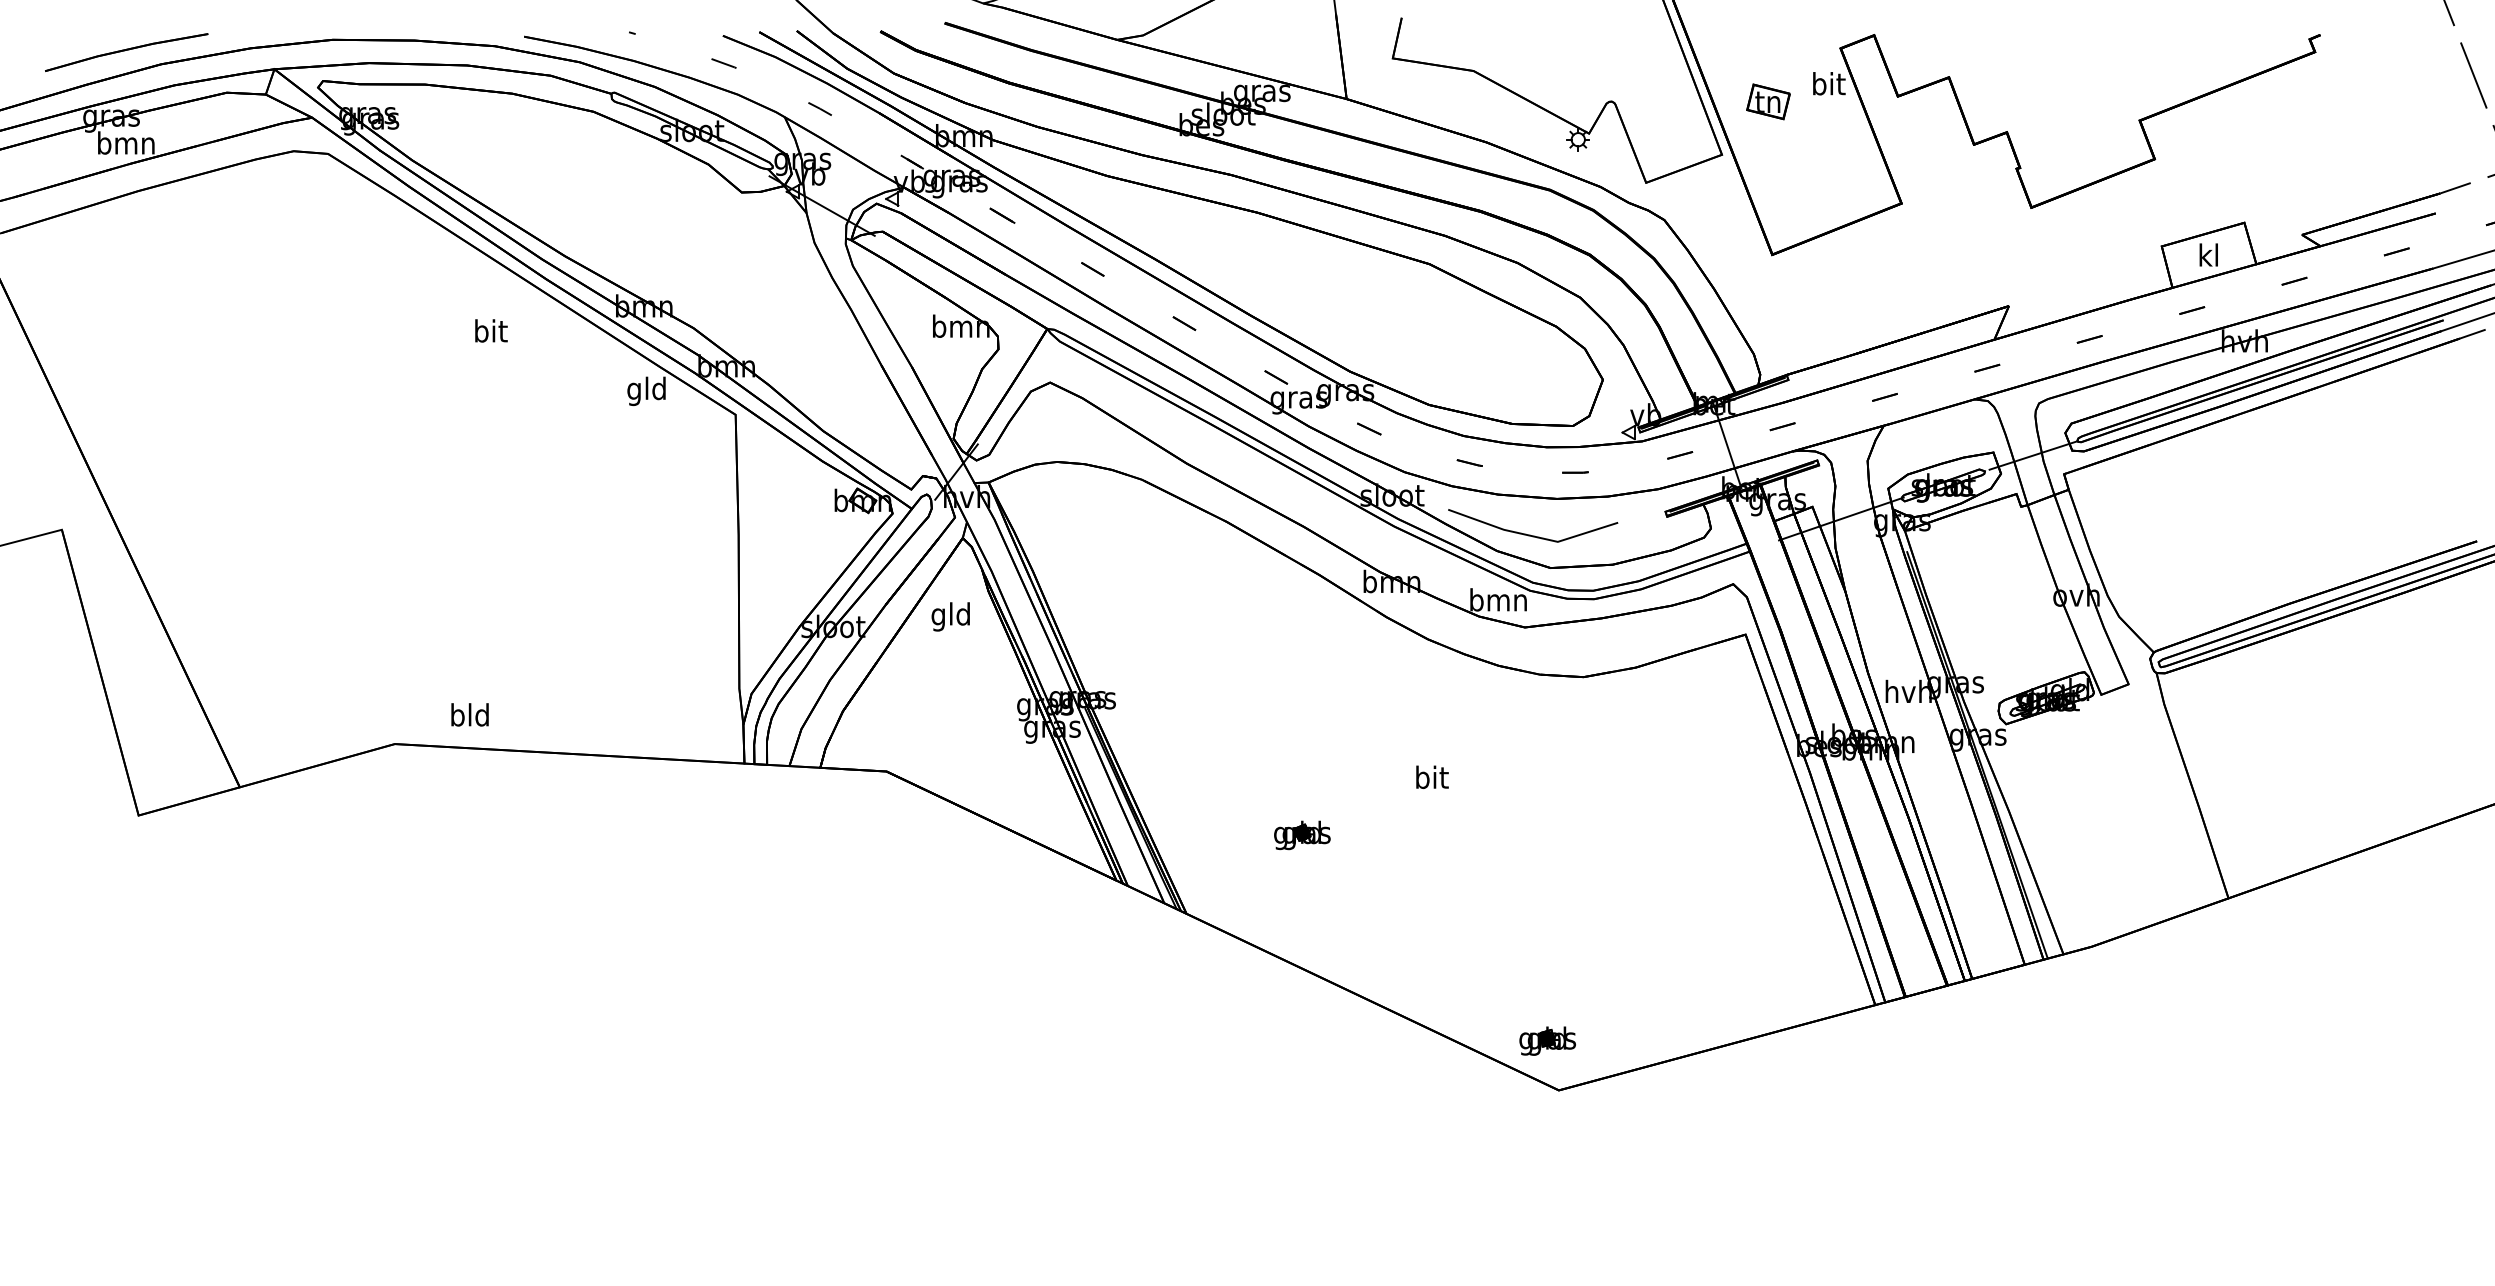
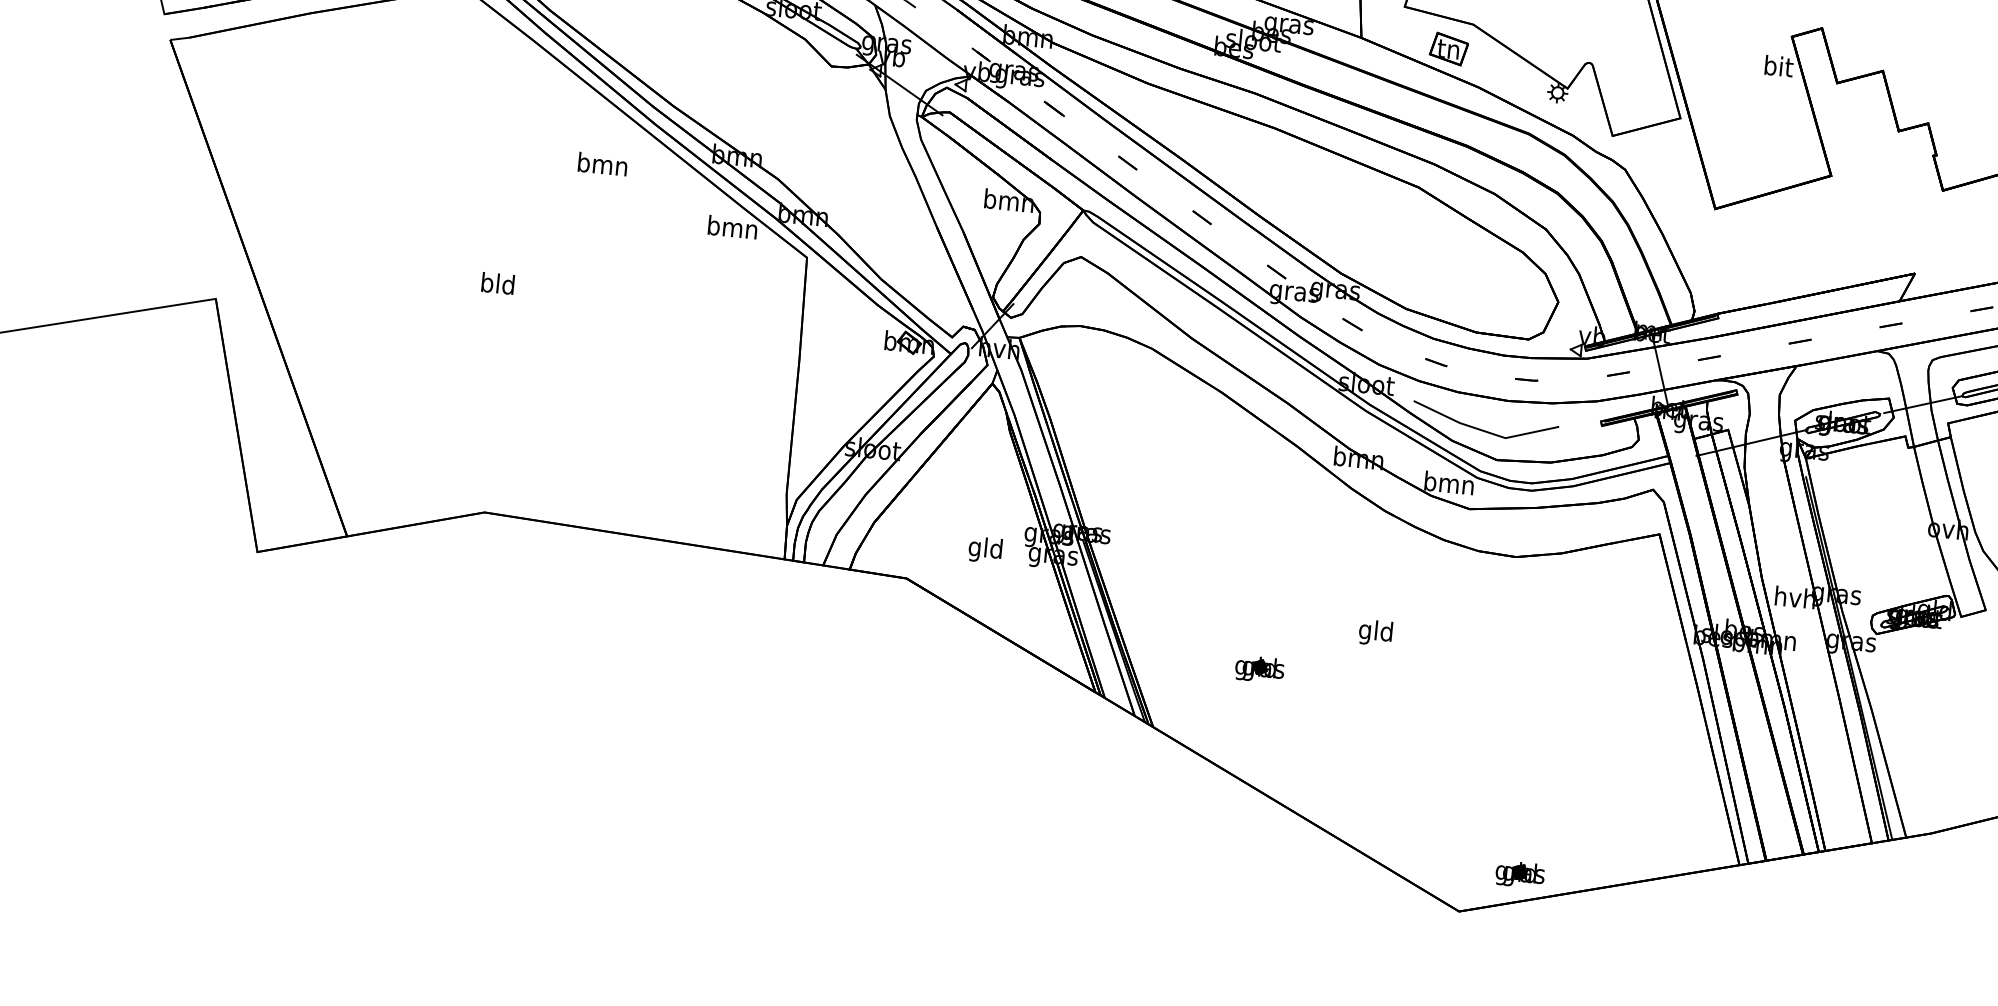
part: (1768, 101) -> (1449, 48), moved
text: (490, 330) -> (602, 163), bit -> bmn
text: (646, 391) -> (732, 229), gld -> bmn
text: (950, 616) -> (985, 549), moved
text: (469, 714) -> (497, 283), moved
text: (1431, 779) -> (1376, 632), bit -> gld
part: (1547, 1040) -> (1520, 874), moved

